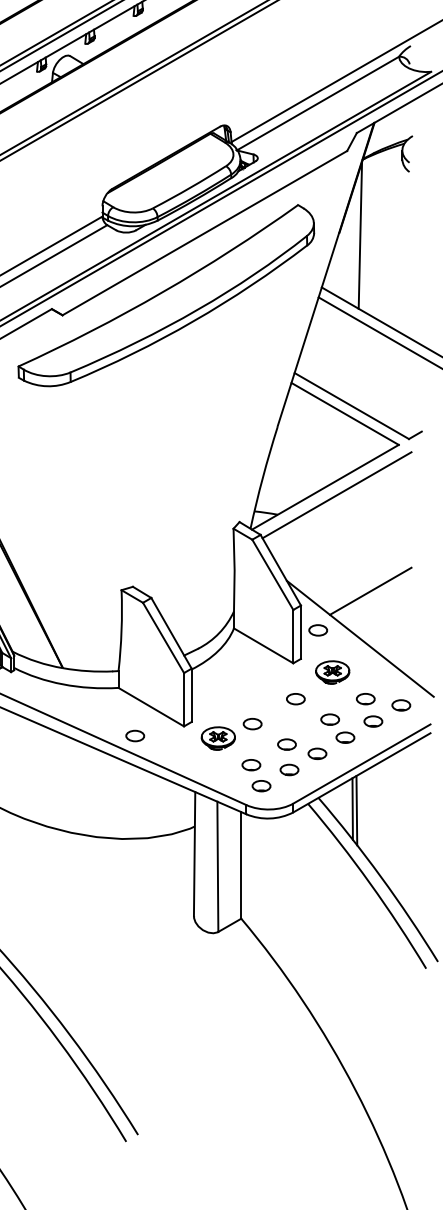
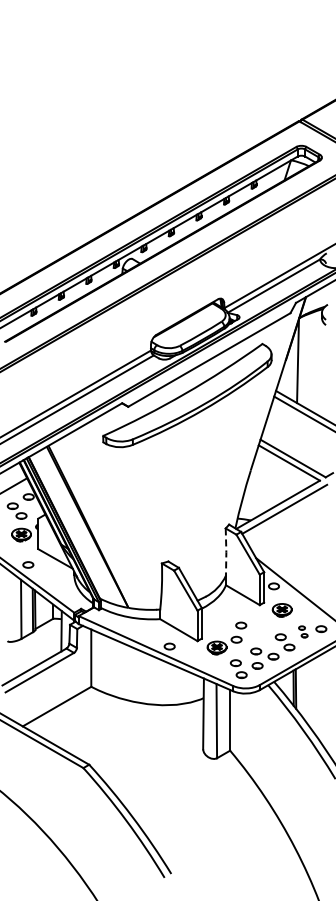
line: (234, 570) -> (226, 552), solid -> dashed
line: (370, 590) -> (303, 563), removed
part: (296, 699) -> (241, 625), moved
part: (370, 709) -> (303, 631), size x0.6

